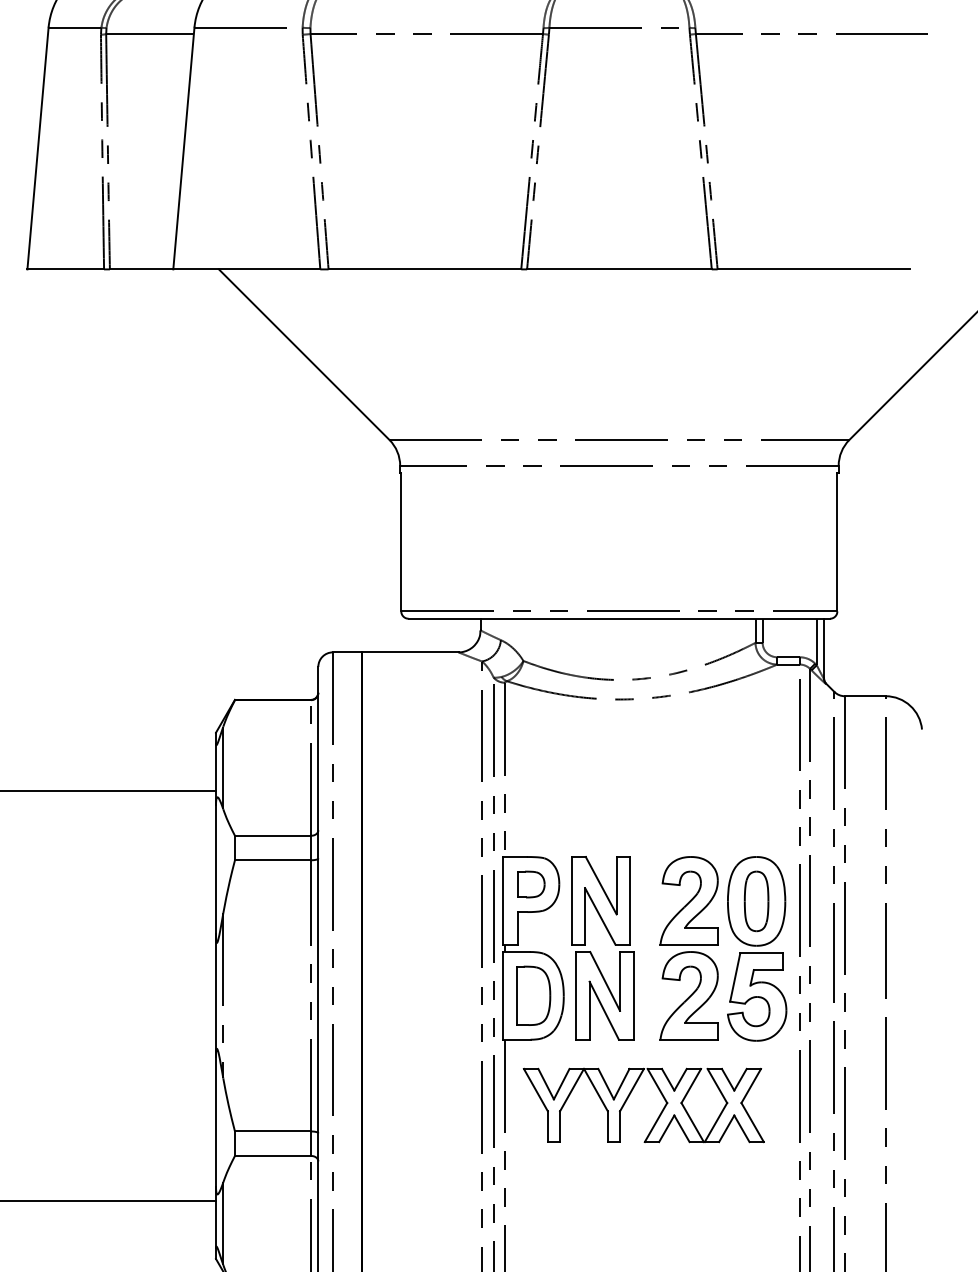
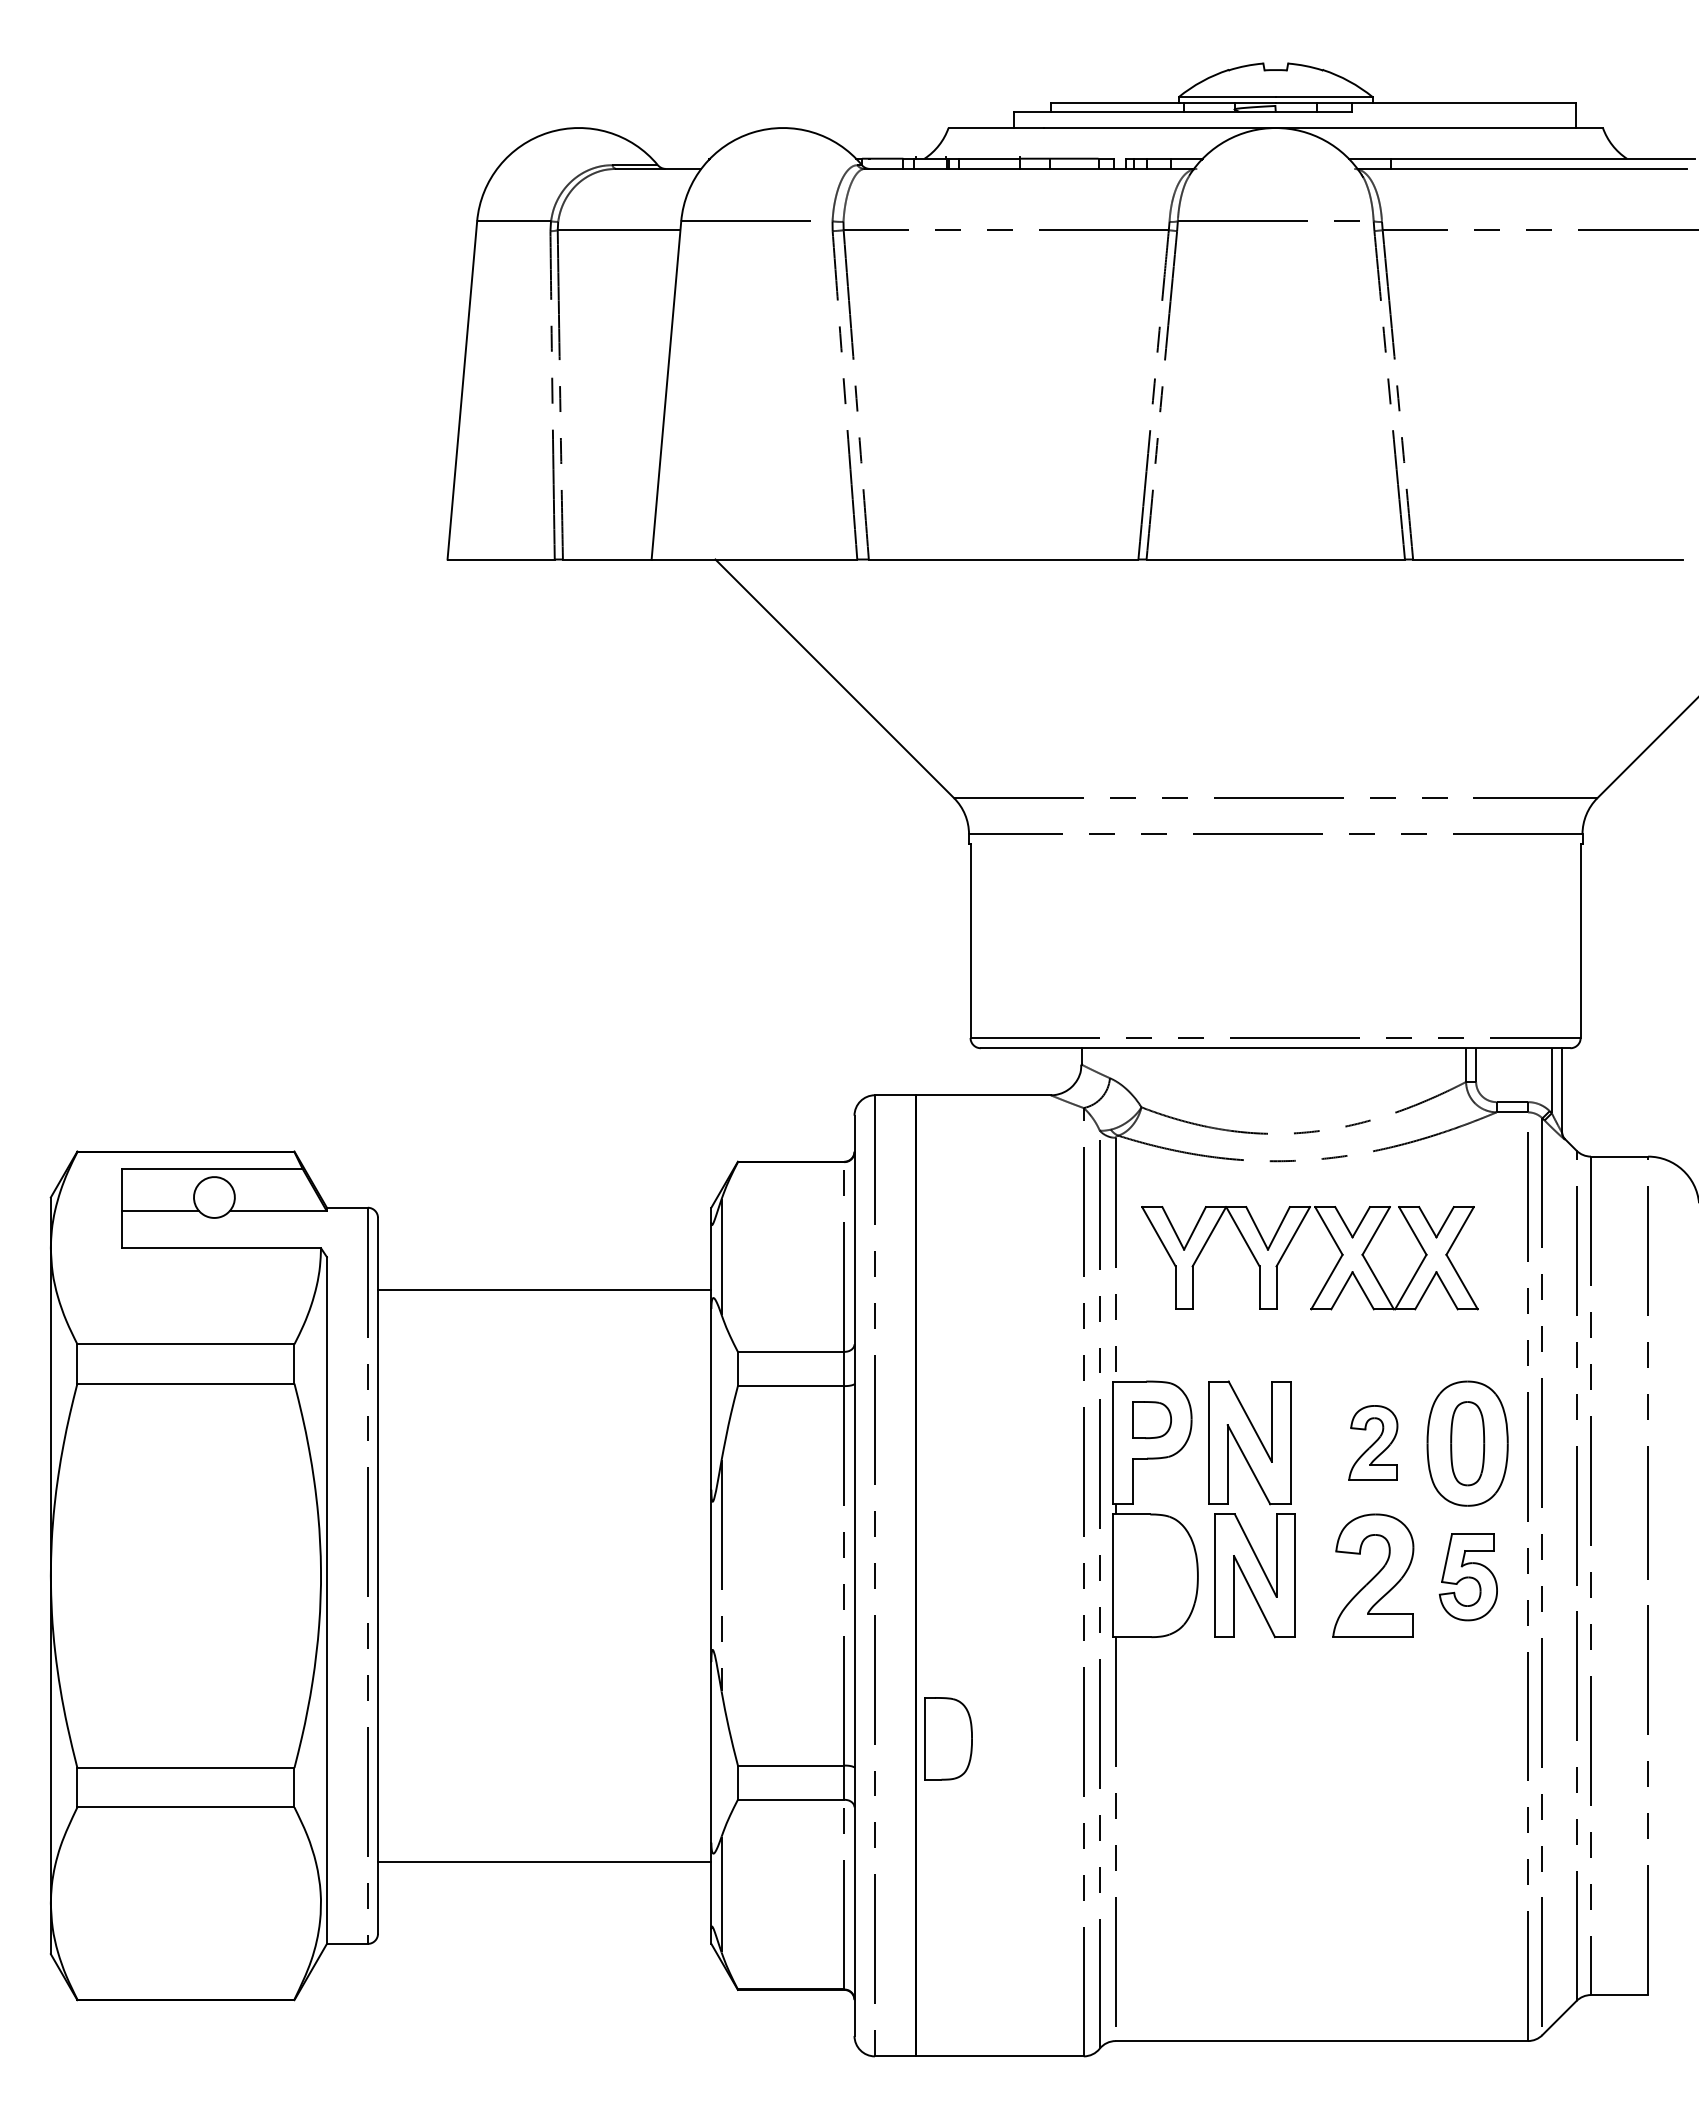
part: (689, 900) -> (1373, 1442), size x0.6
part: (533, 995) -> (948, 1738), moved
part: (757, 997) -> (1468, 1577), size x0.7
part: (628, 1097) -> (1288, 1247), moved

